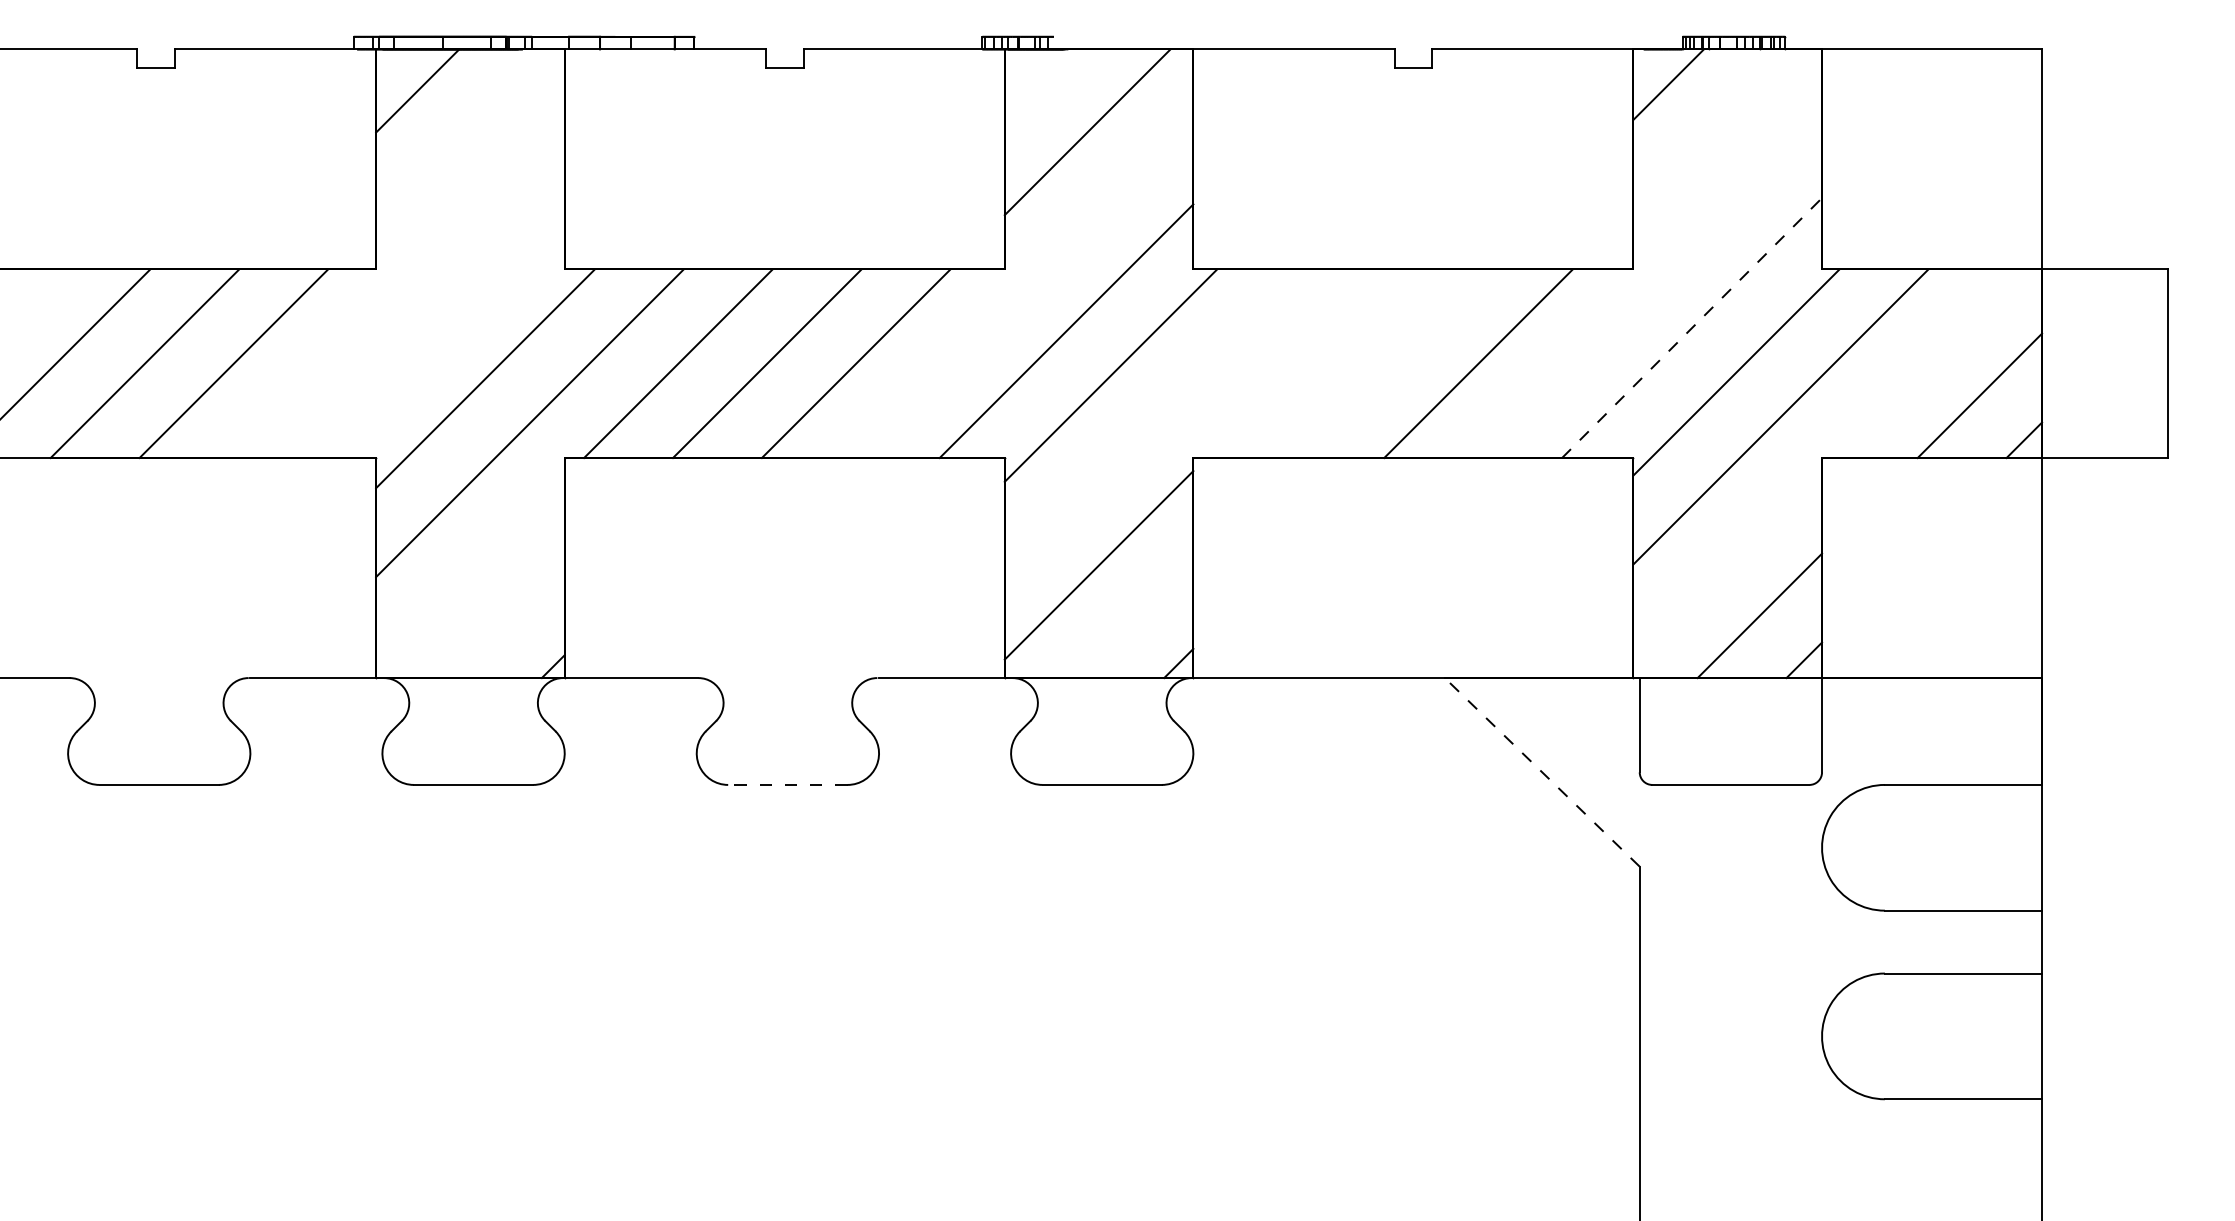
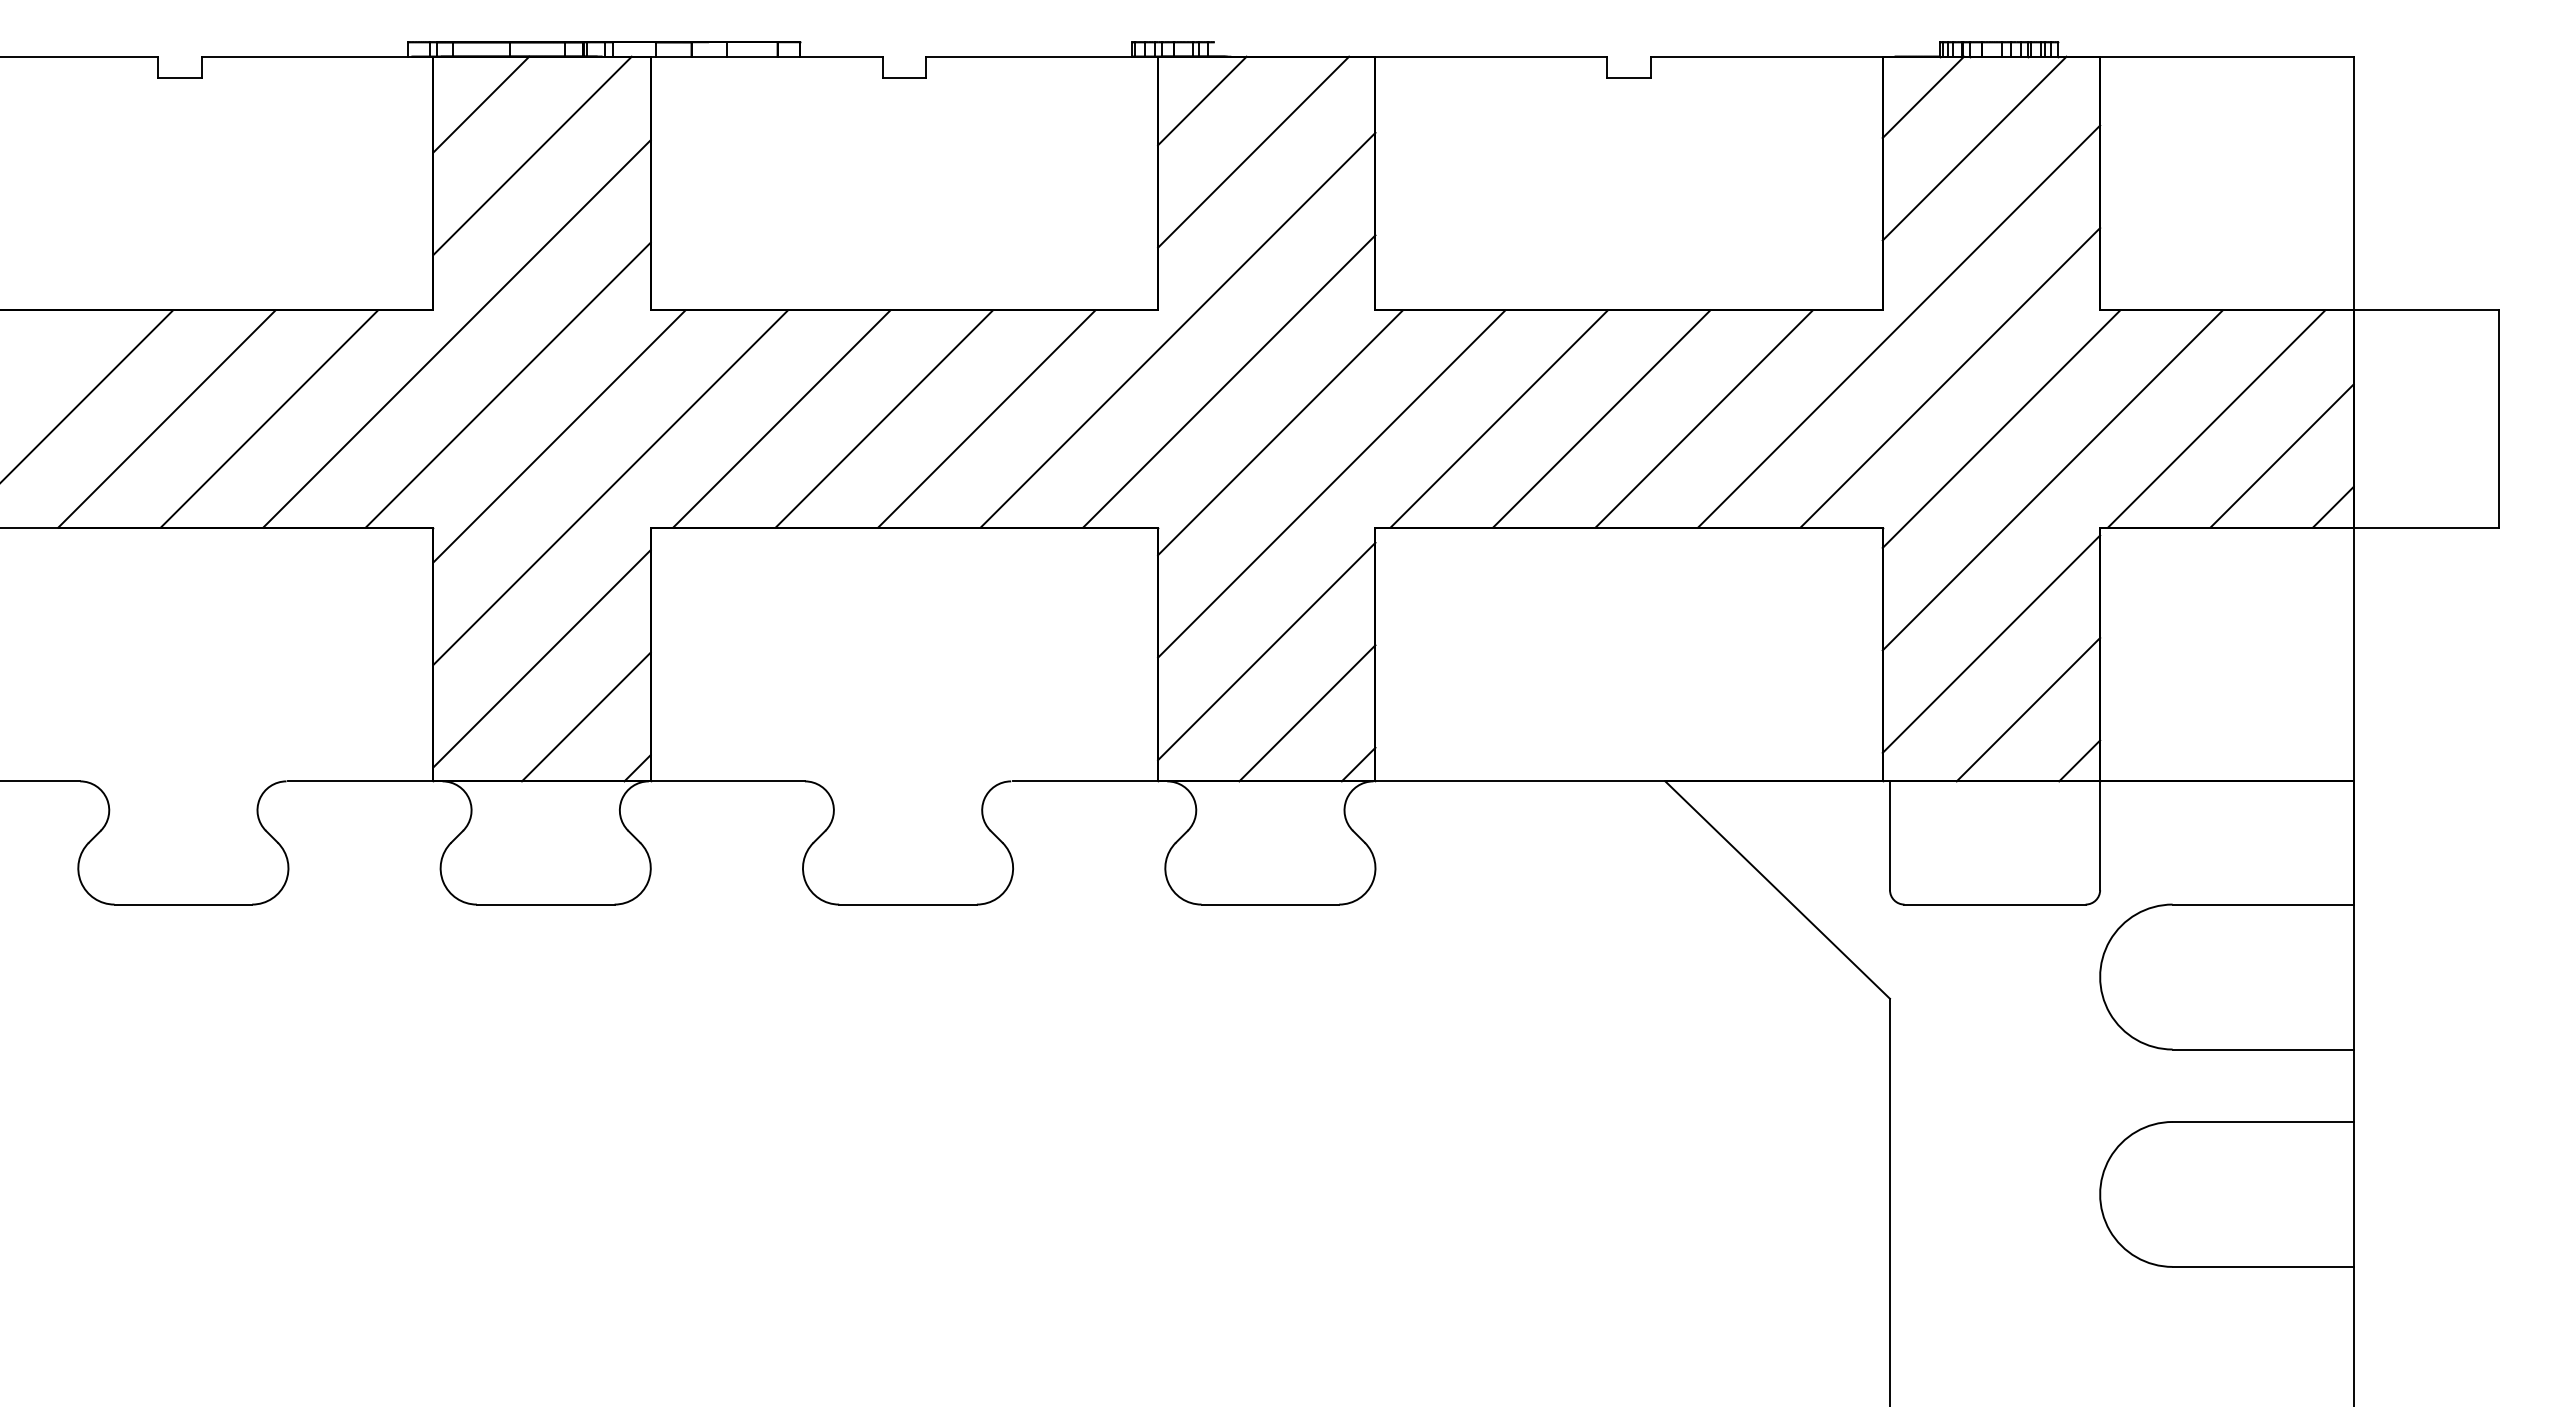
line: (1043, 87) -> (1202, 100), added
line: (1713, 129) -> (1974, 148), added
line: (462, 135) -> (532, 155), added
line: (1647, 283) -> (1898, 326), added
line: (1021, 286) -> (1177, 329), added
line: (396, 289) -> (456, 333), added
line: (1692, 327) -> (1950, 377), dashed -> solid
line: (440, 333) -> (507, 384), added
line: (1300, 363) -> (1498, 418), added
line: (1389, 363) -> (1601, 418), added
line: (1922, 363) -> (2216, 418), added
line: (1155, 419) -> (1331, 483), added
line: (1727, 558) -> (1991, 643), added
line: (469, 571) -> (541, 658), added
line: (1134, 619) -> (1307, 713), added
line: (508, 621) -> (585, 716), added
line: (1542, 771) -> (1777, 889), dashed -> solid
line: (788, 784) -> (908, 904), dashed -> solid

